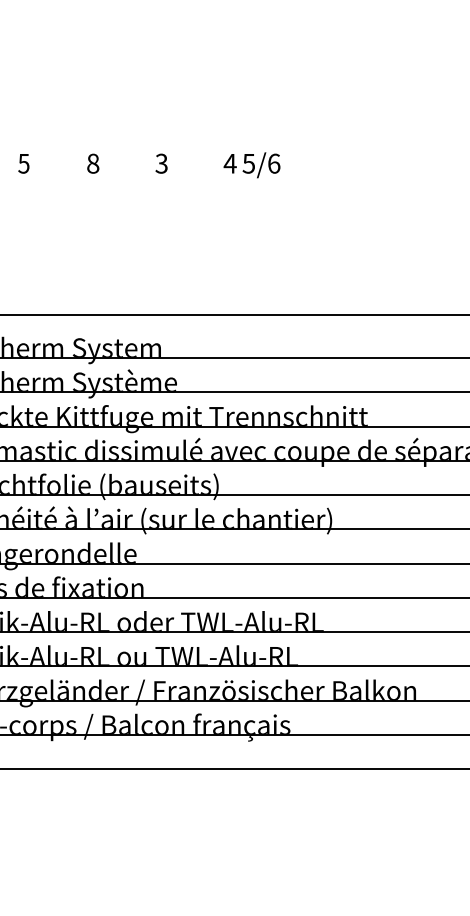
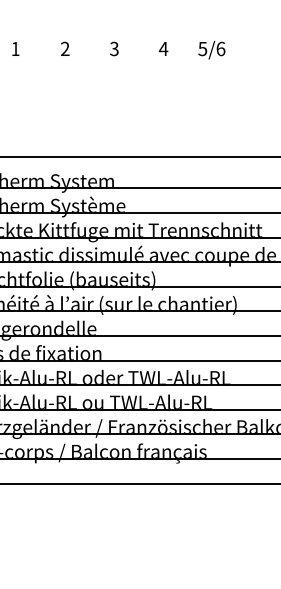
text: (23, 163) -> (15, 48), 5 -> 1
text: (93, 163) -> (65, 48), 8 -> 2
text: (261, 165) -> (211, 50), moved

